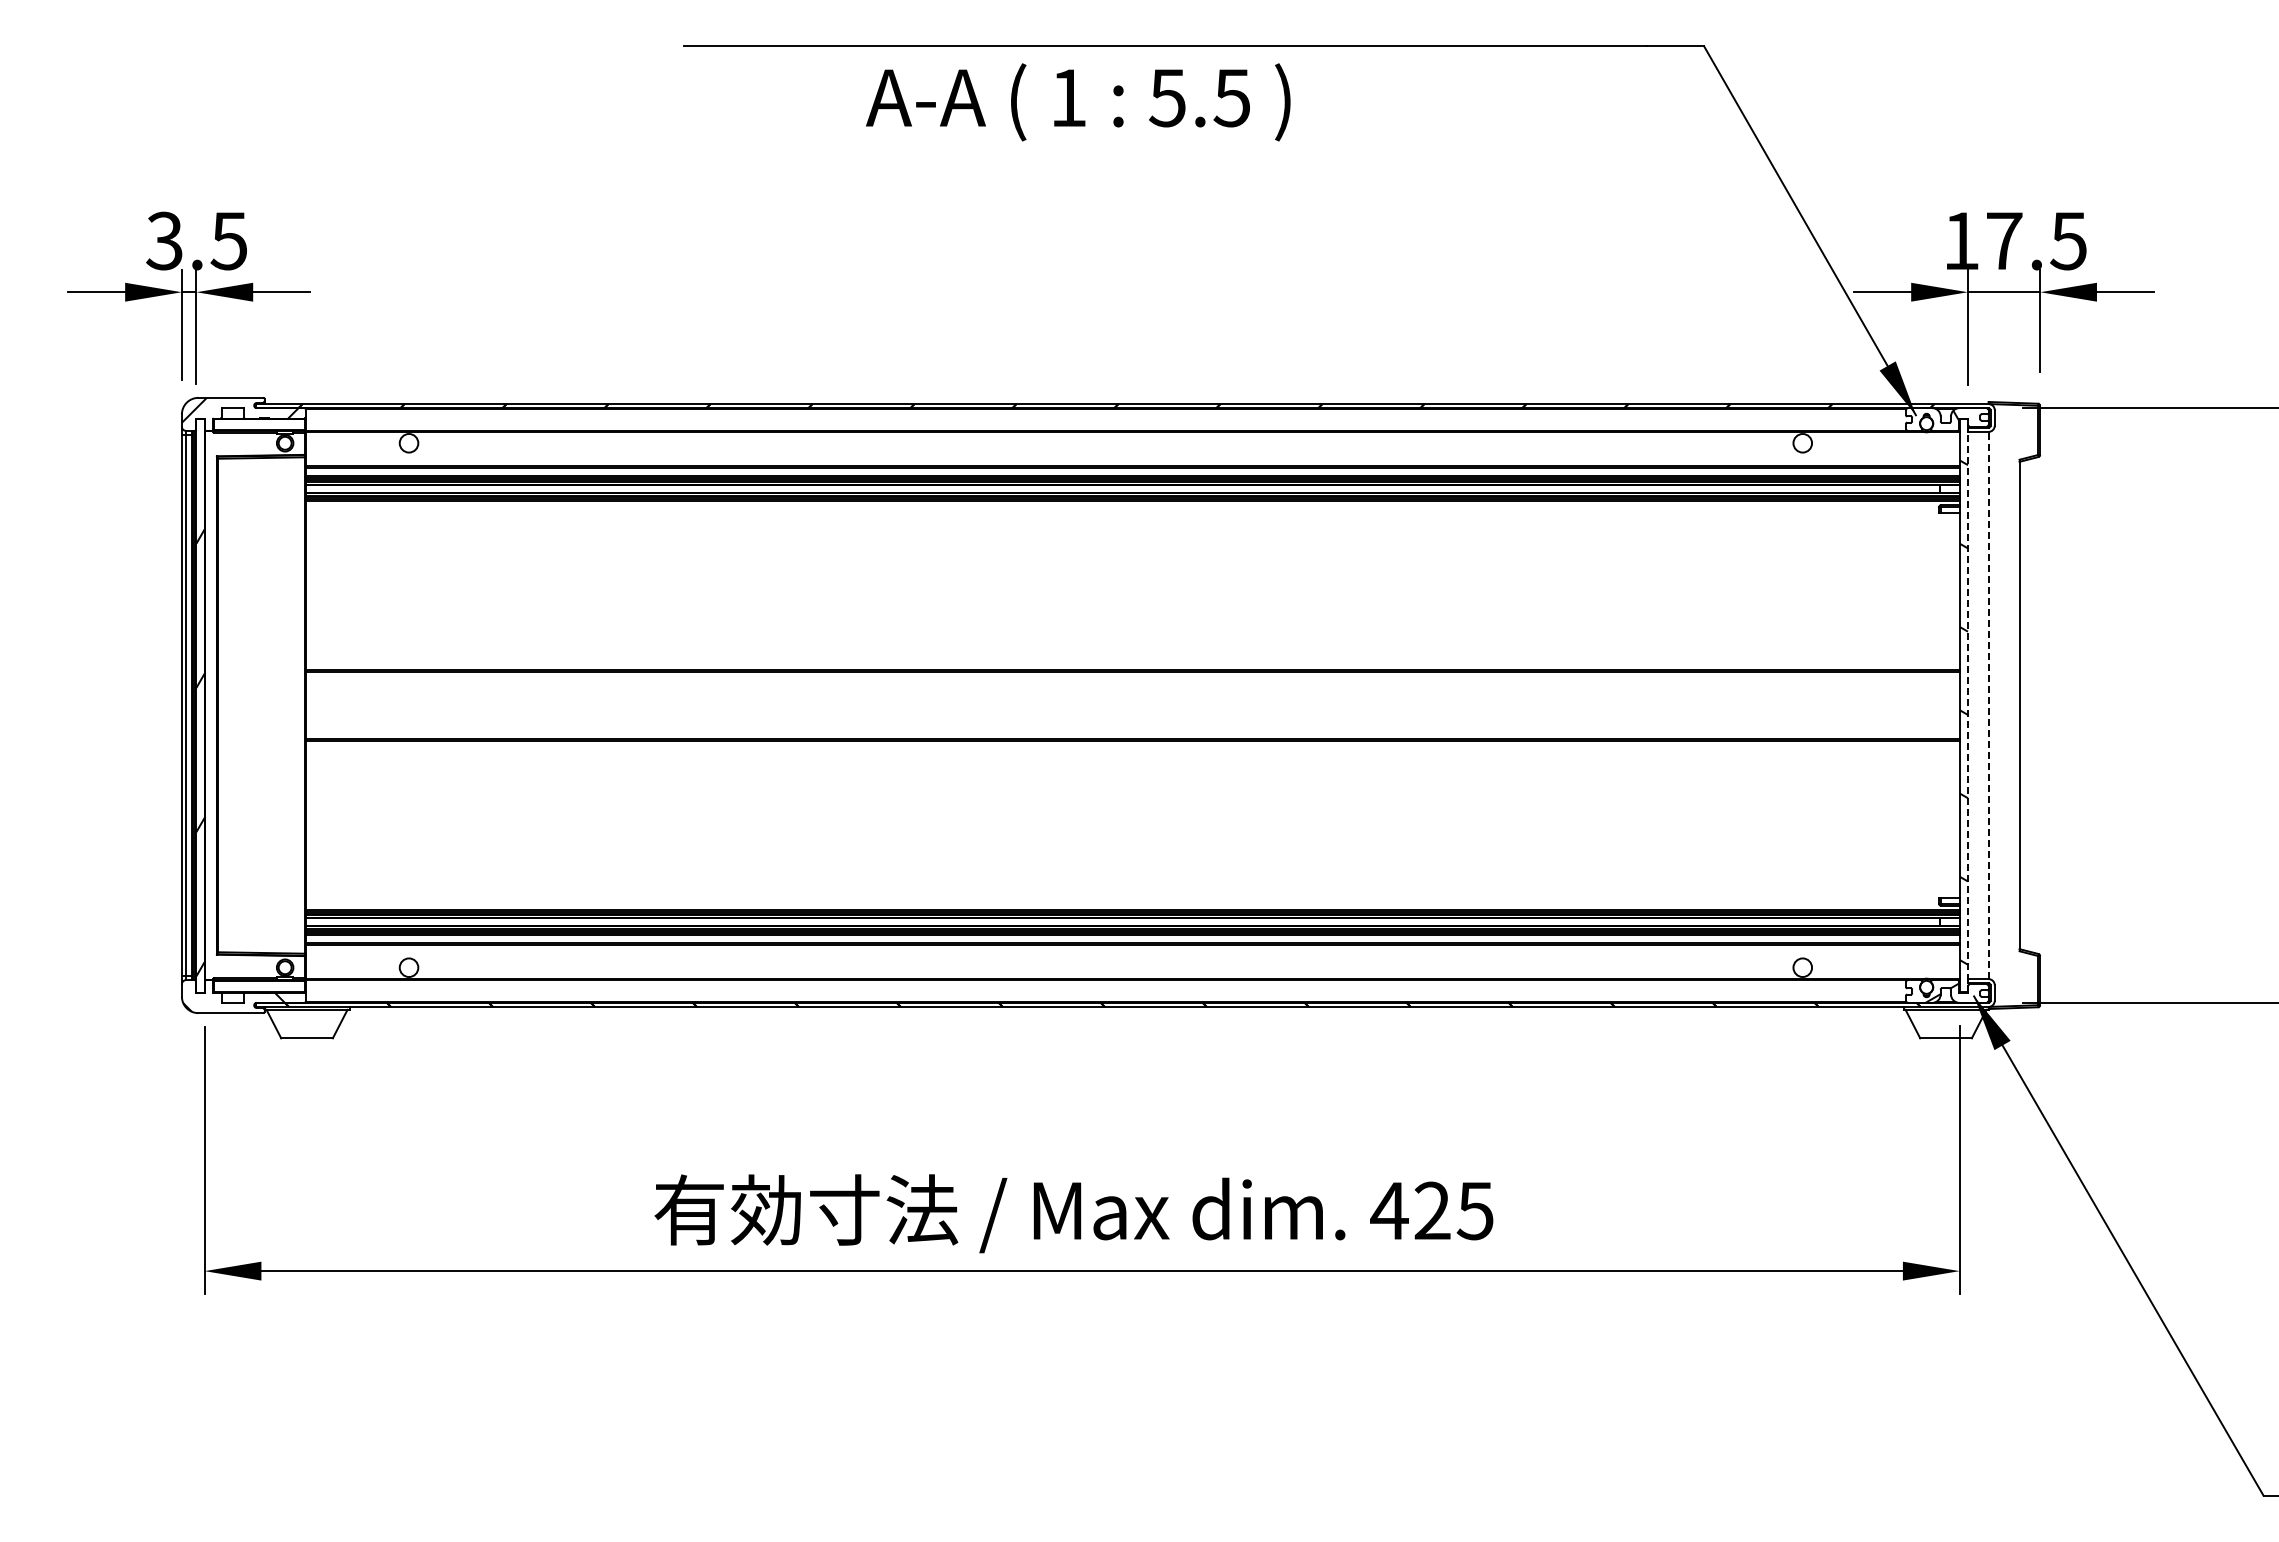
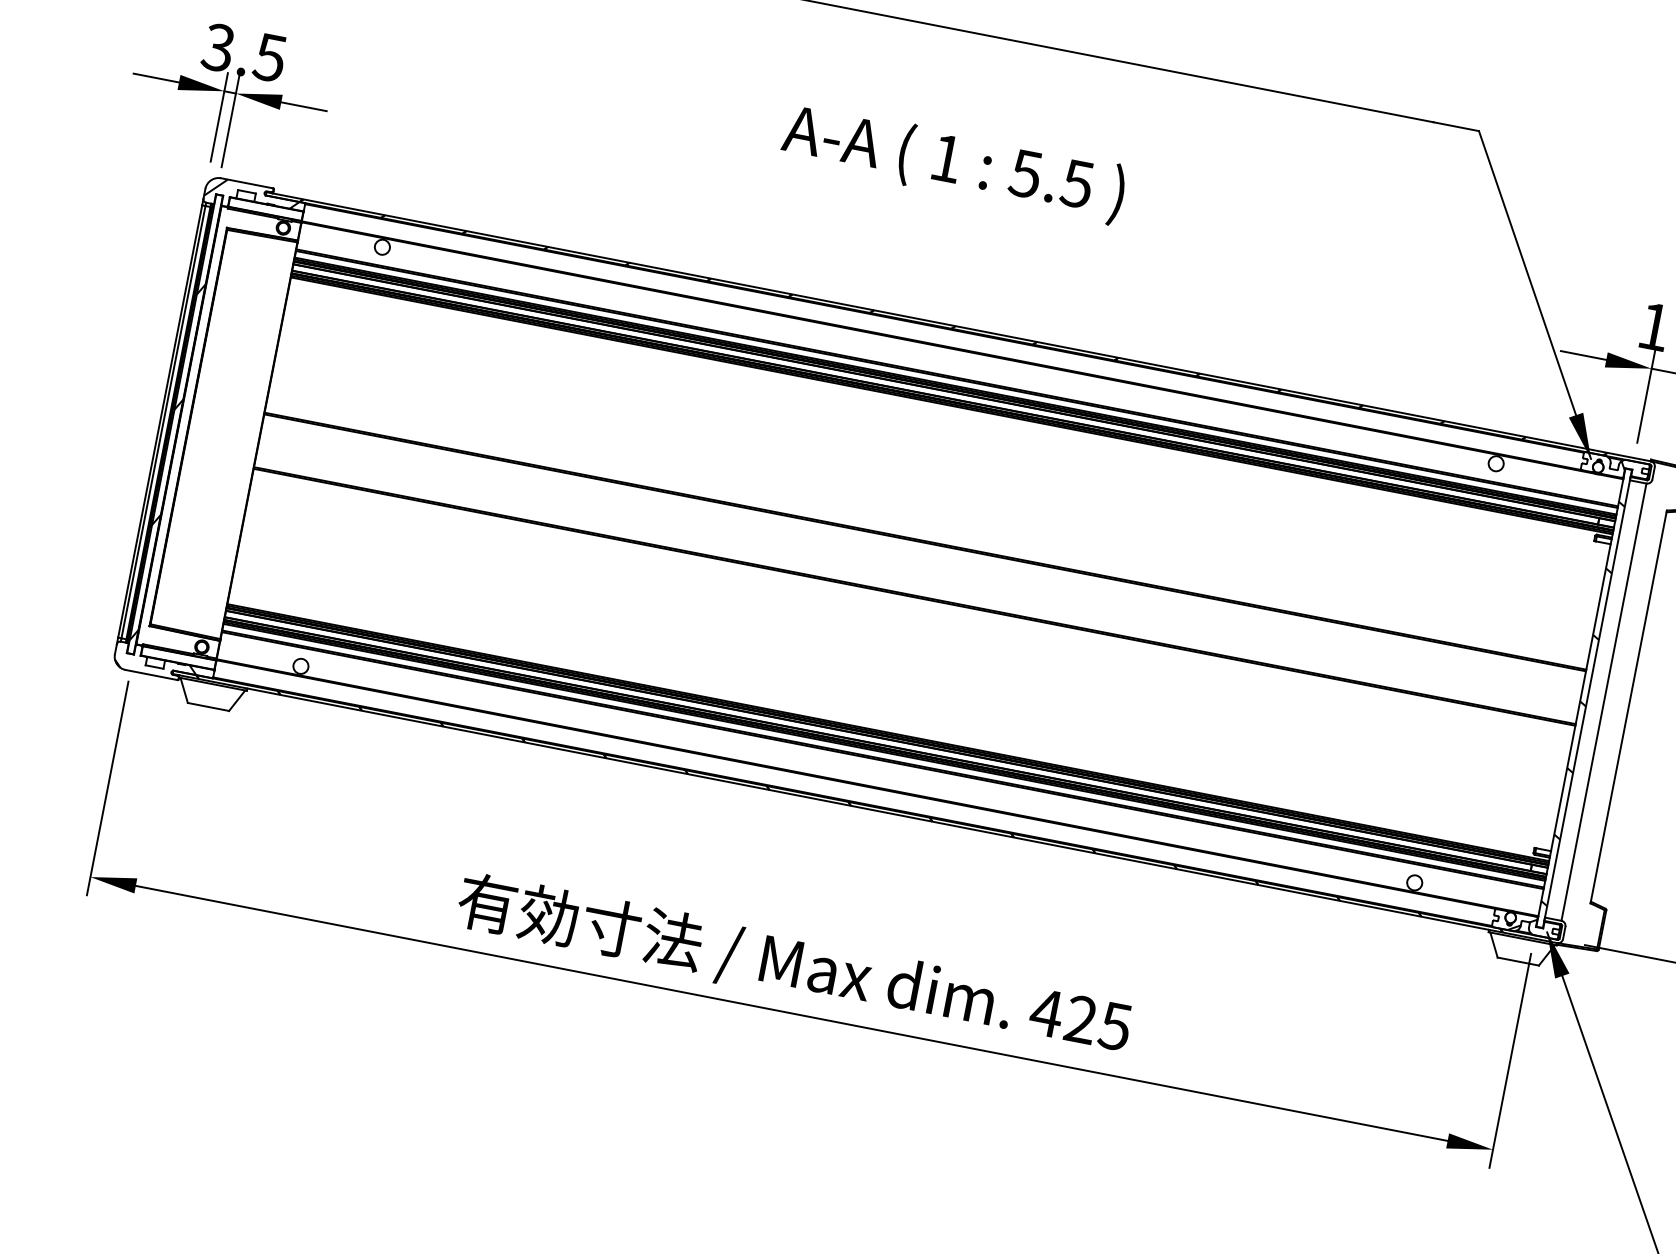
text: (1078, 102) -> (953, 163), moved
line: (1967, 705) -> (1587, 698), dashed -> solid
line: (1988, 705) -> (1603, 702), dashed -> solid

